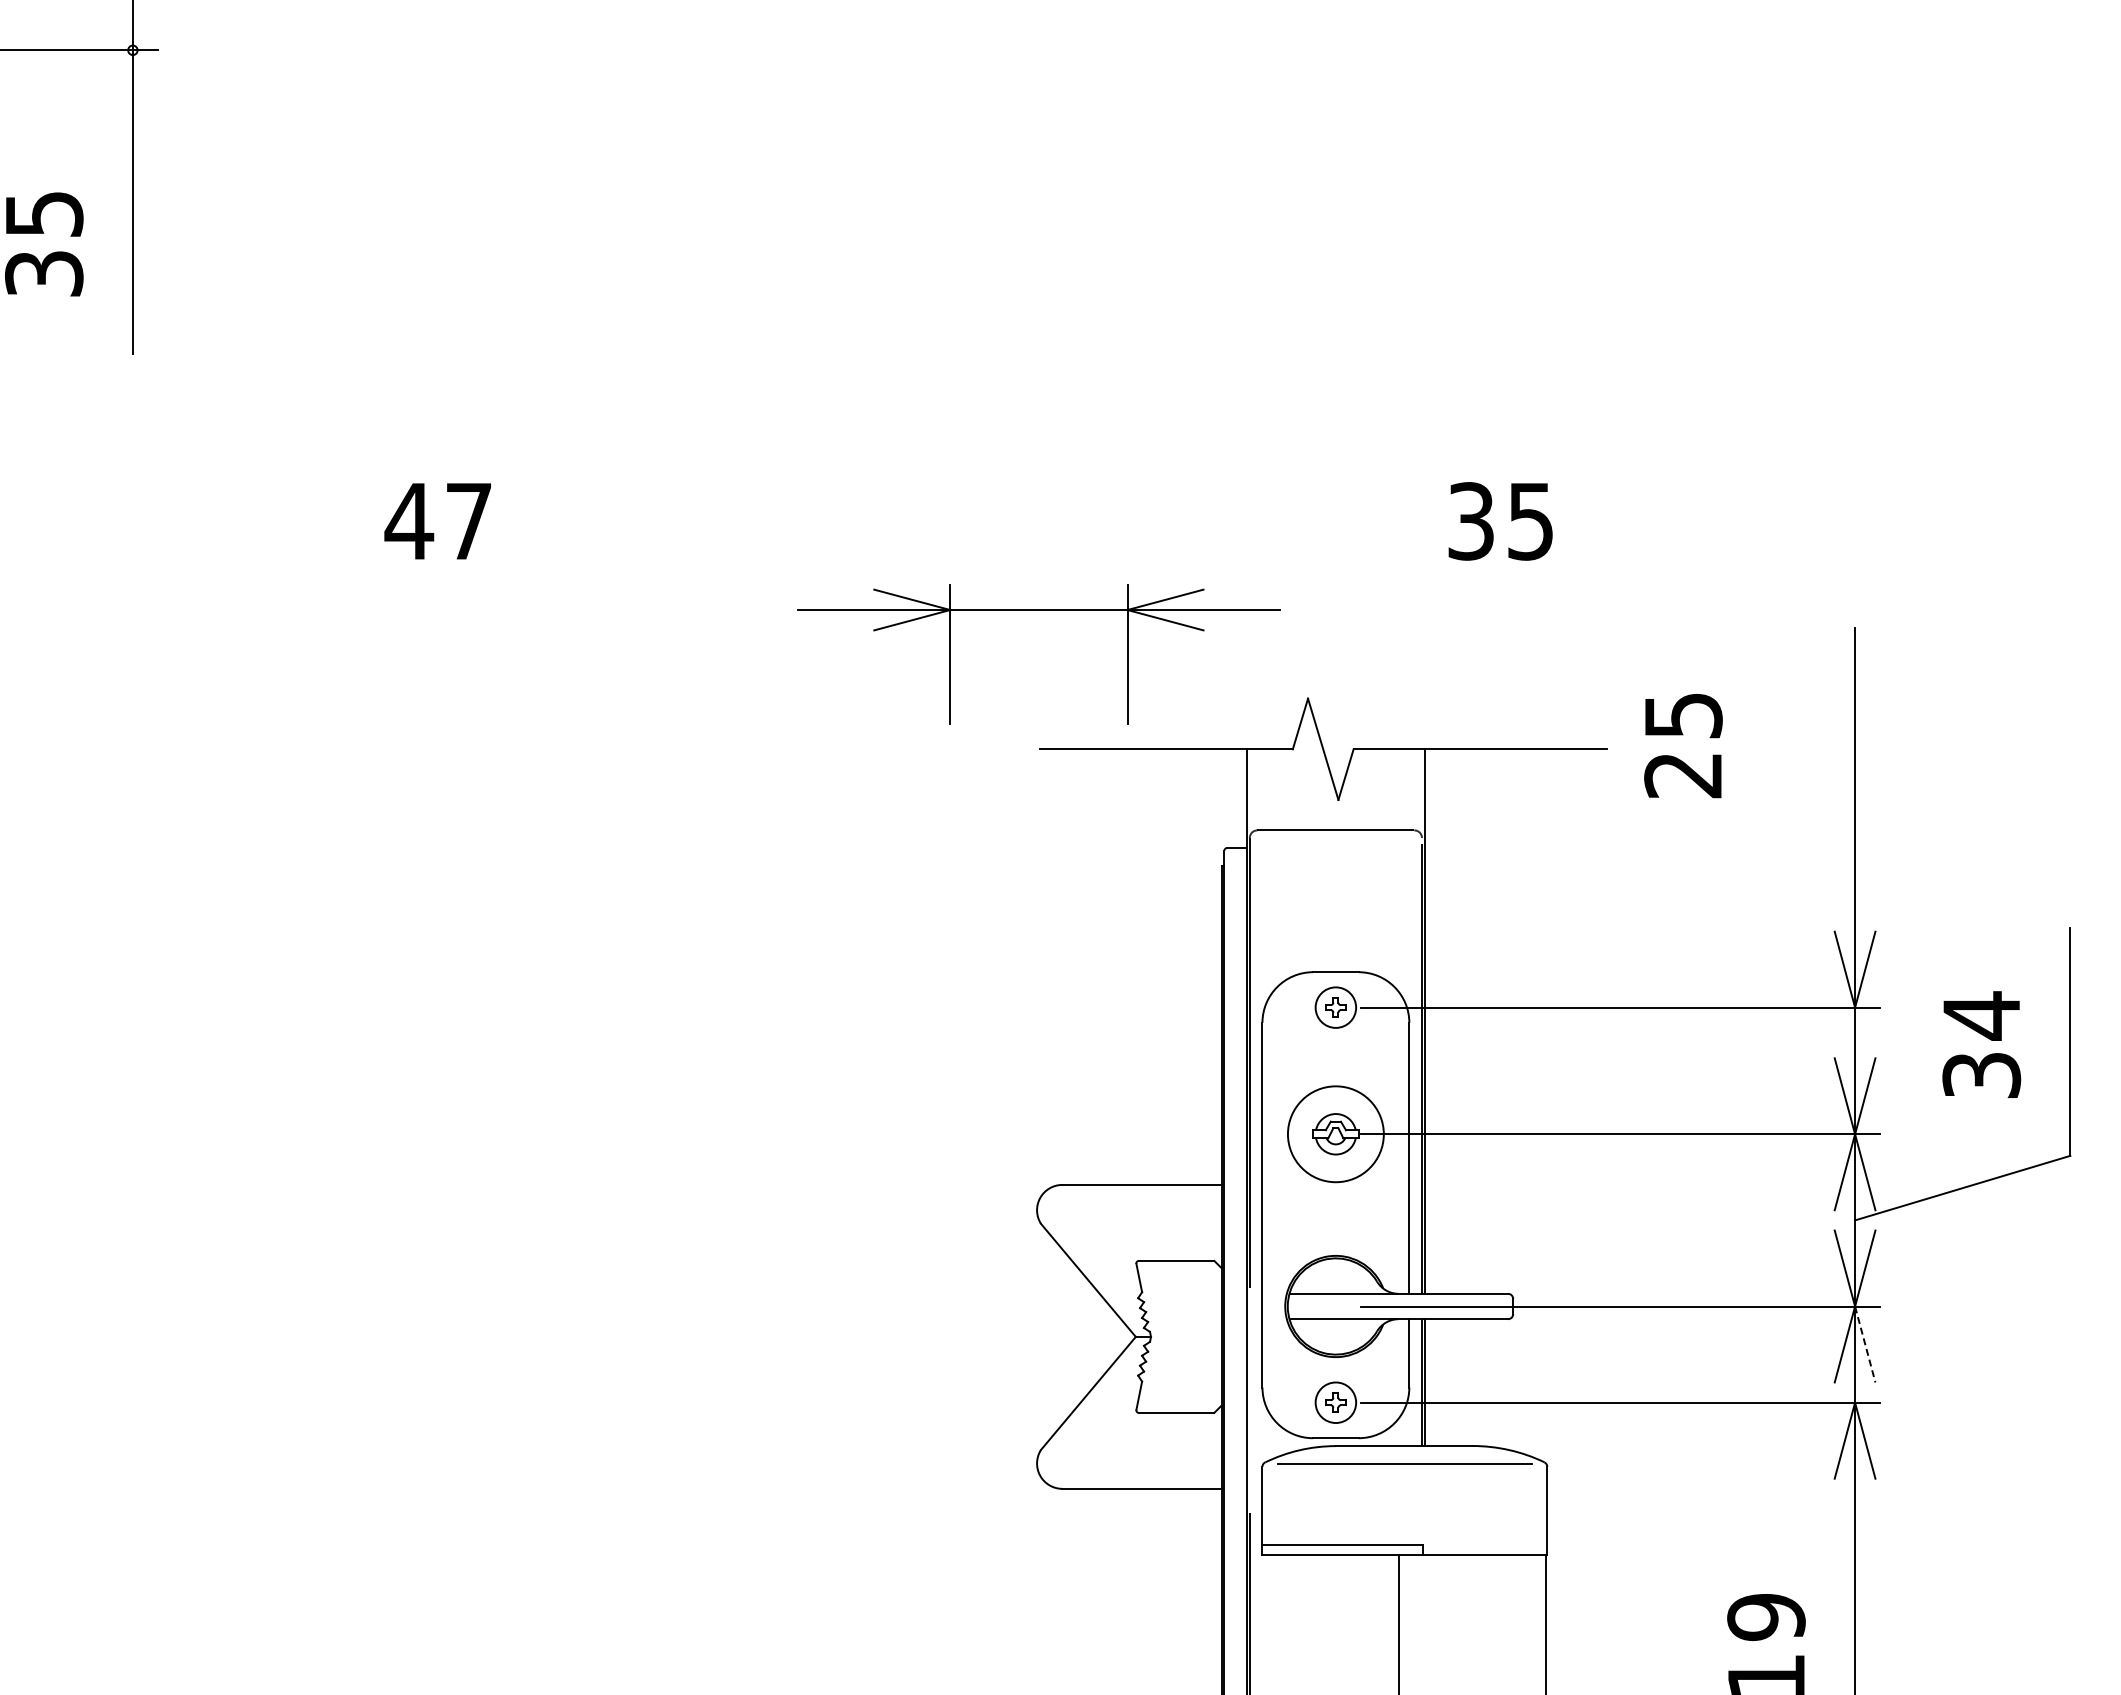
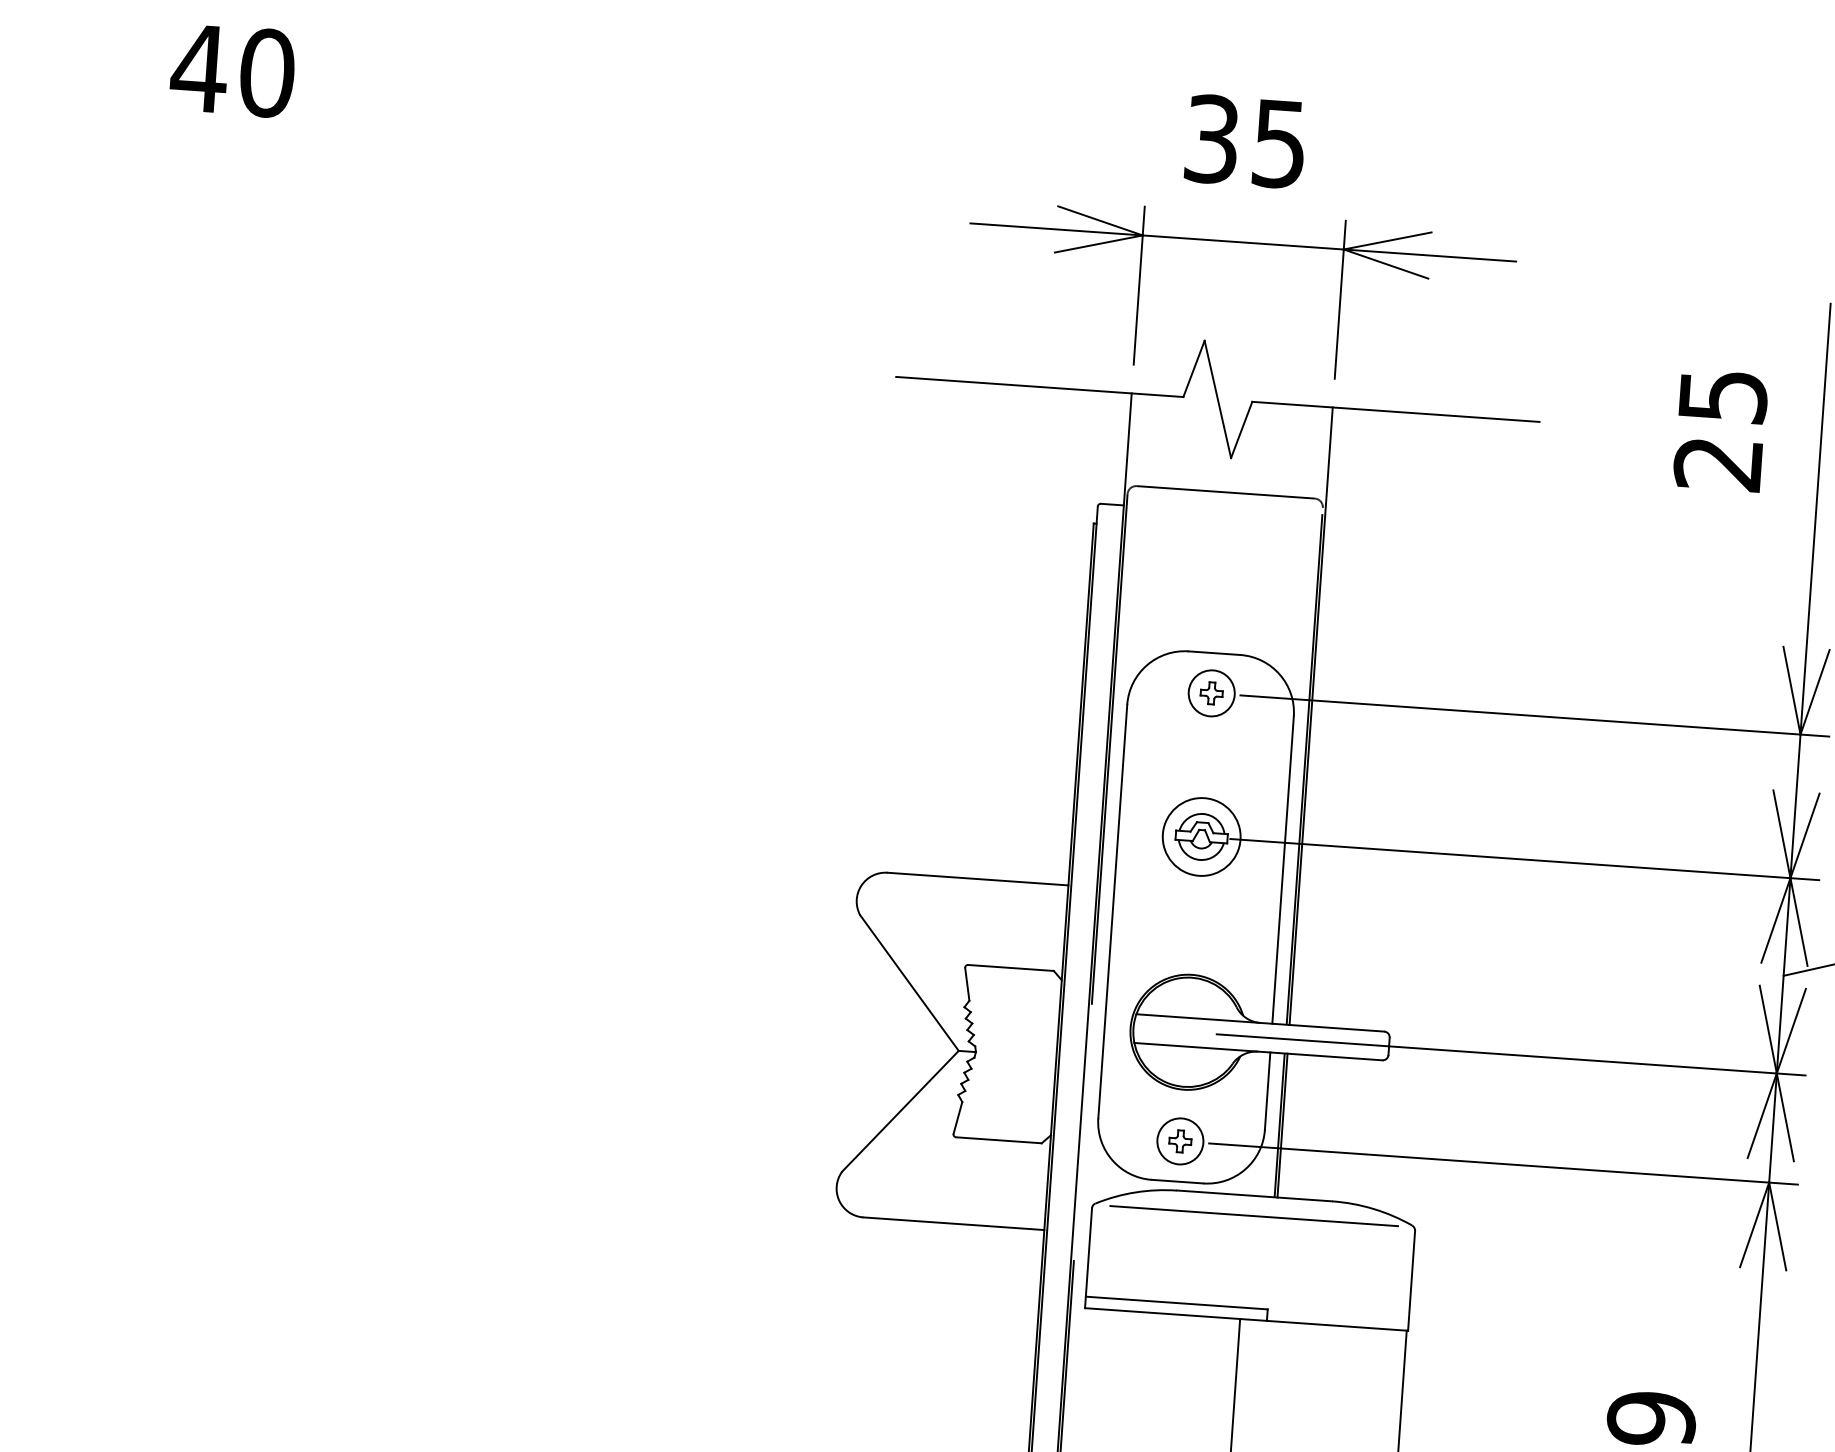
text: (468, 521) -> (266, 73), 47 -> 40
text: (1500, 521) -> (1245, 141), moved
part: (1038, 610) -> (1242, 242), moved
text: (1683, 746) -> (1720, 431), moved
circle: (1335, 1134) -> (1201, 837), size x0.71
line: (1865, 1344) -> (1785, 1117), dashed -> solid

